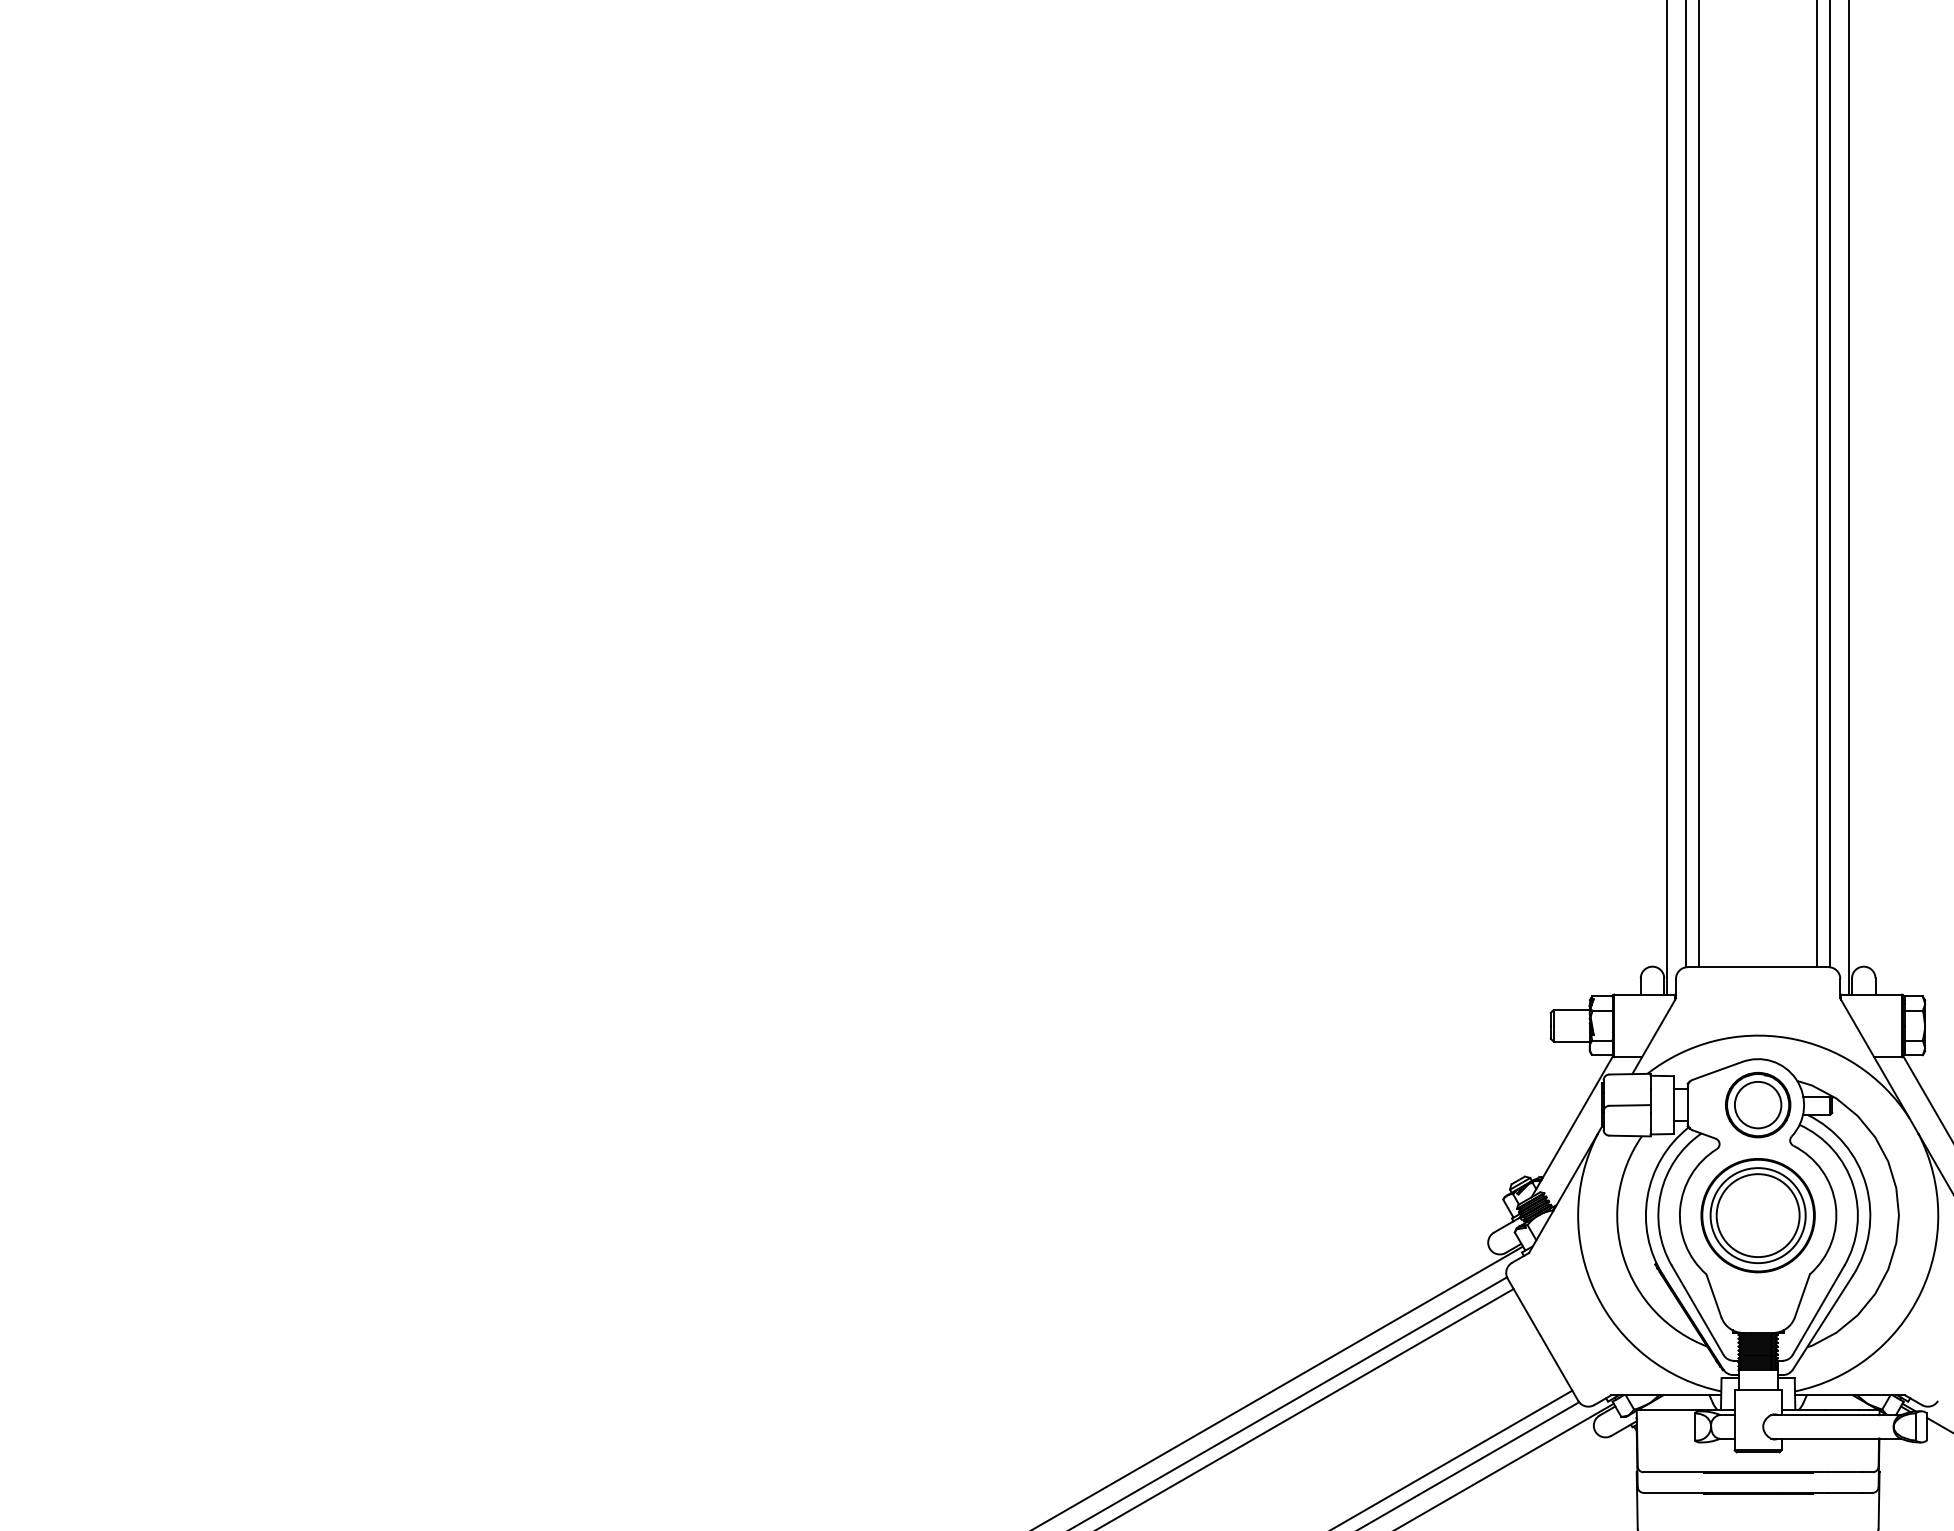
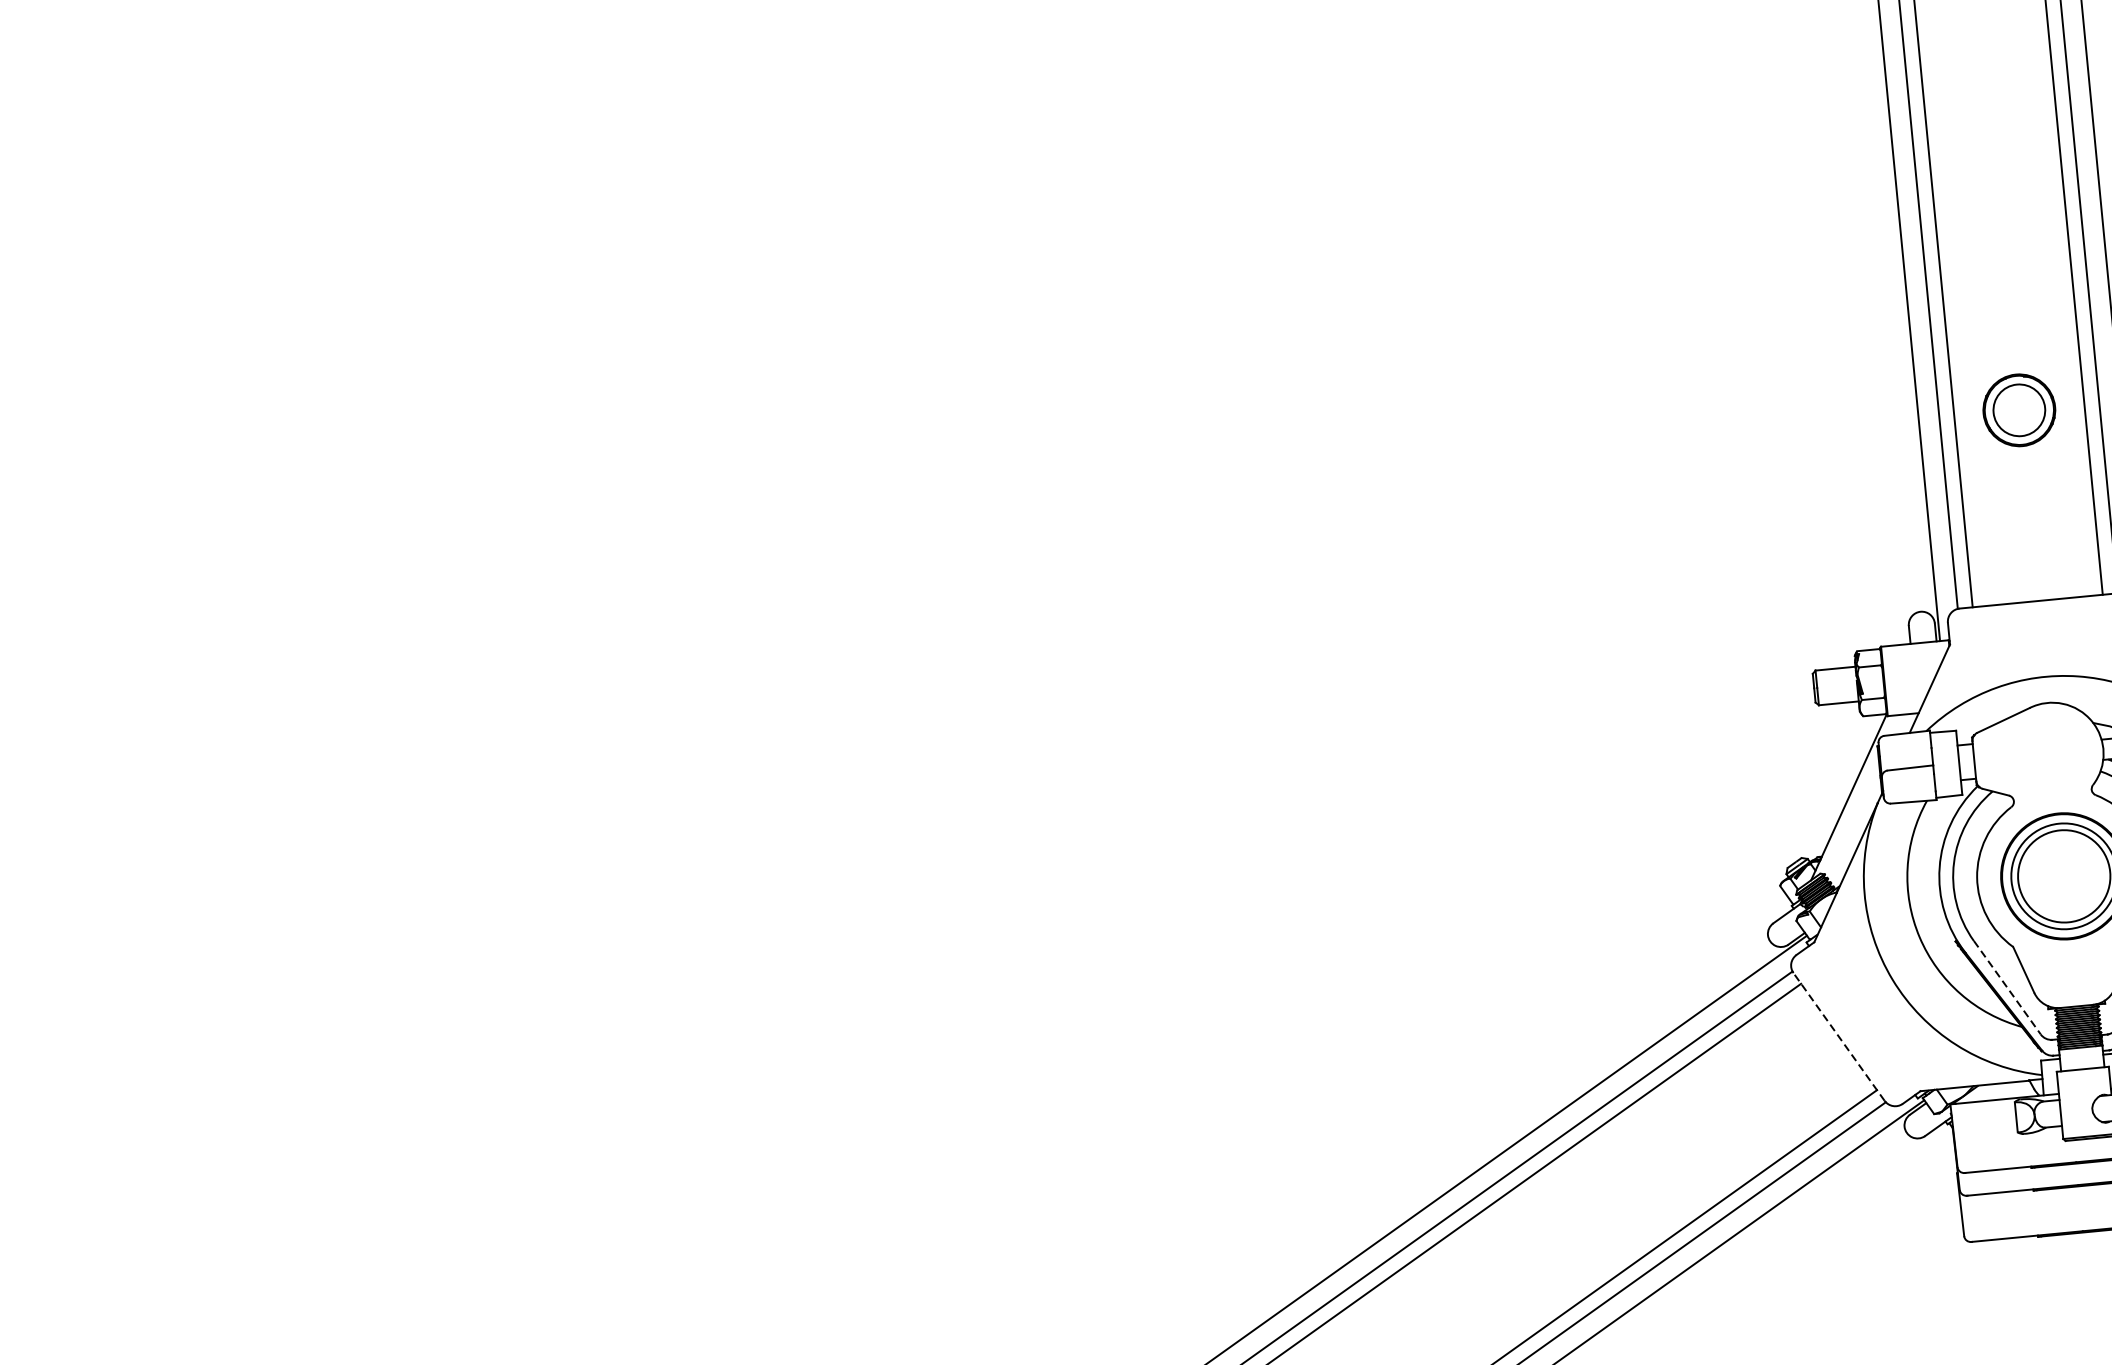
part: (1758, 1105) -> (2019, 410), moved
line: (1697, 1310) -> (2007, 987), solid -> dashed
line: (1542, 1339) -> (1838, 1036), solid -> dashed

